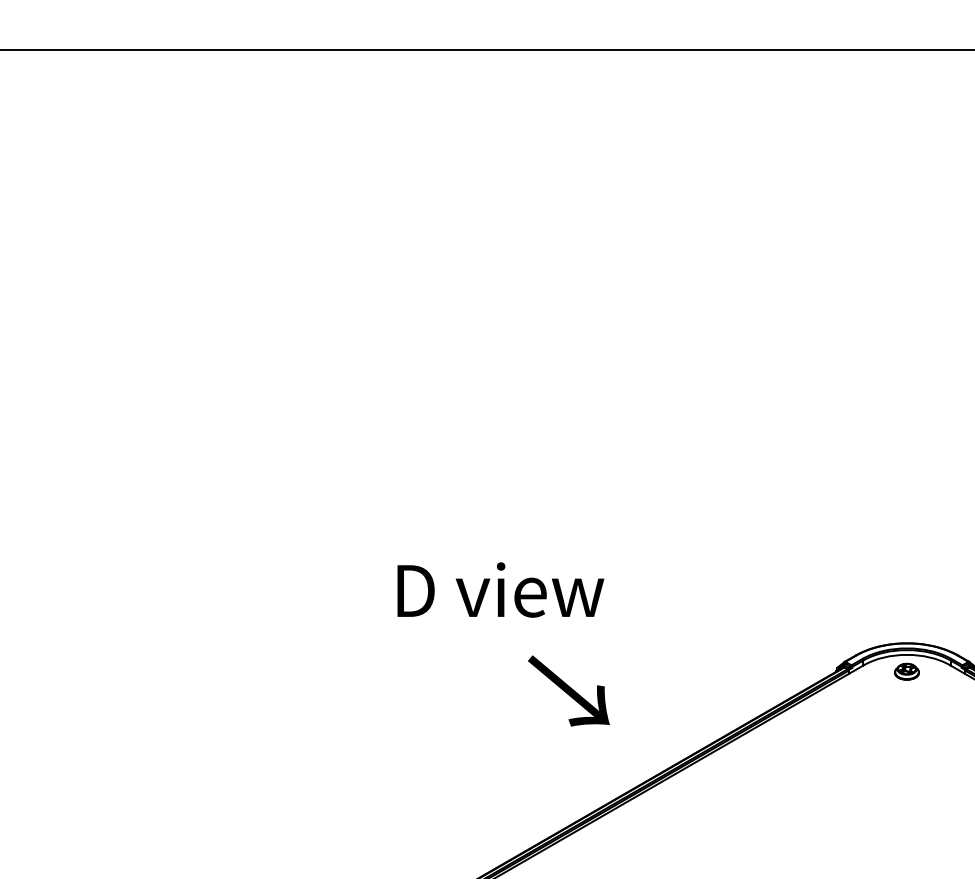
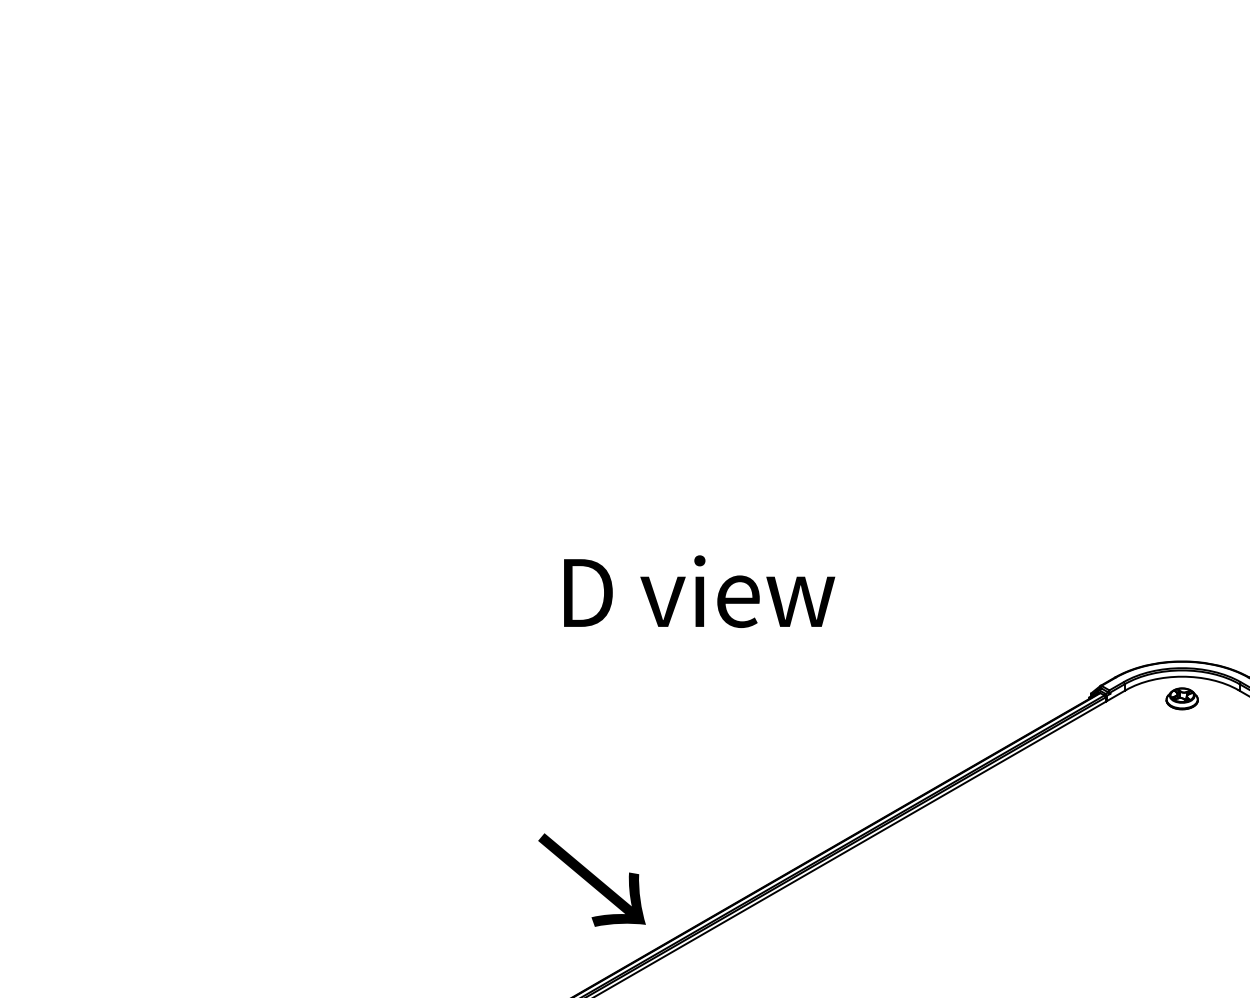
text: (500, 589) -> (699, 590), moved
text: (568, 690) -> (591, 879), moved

